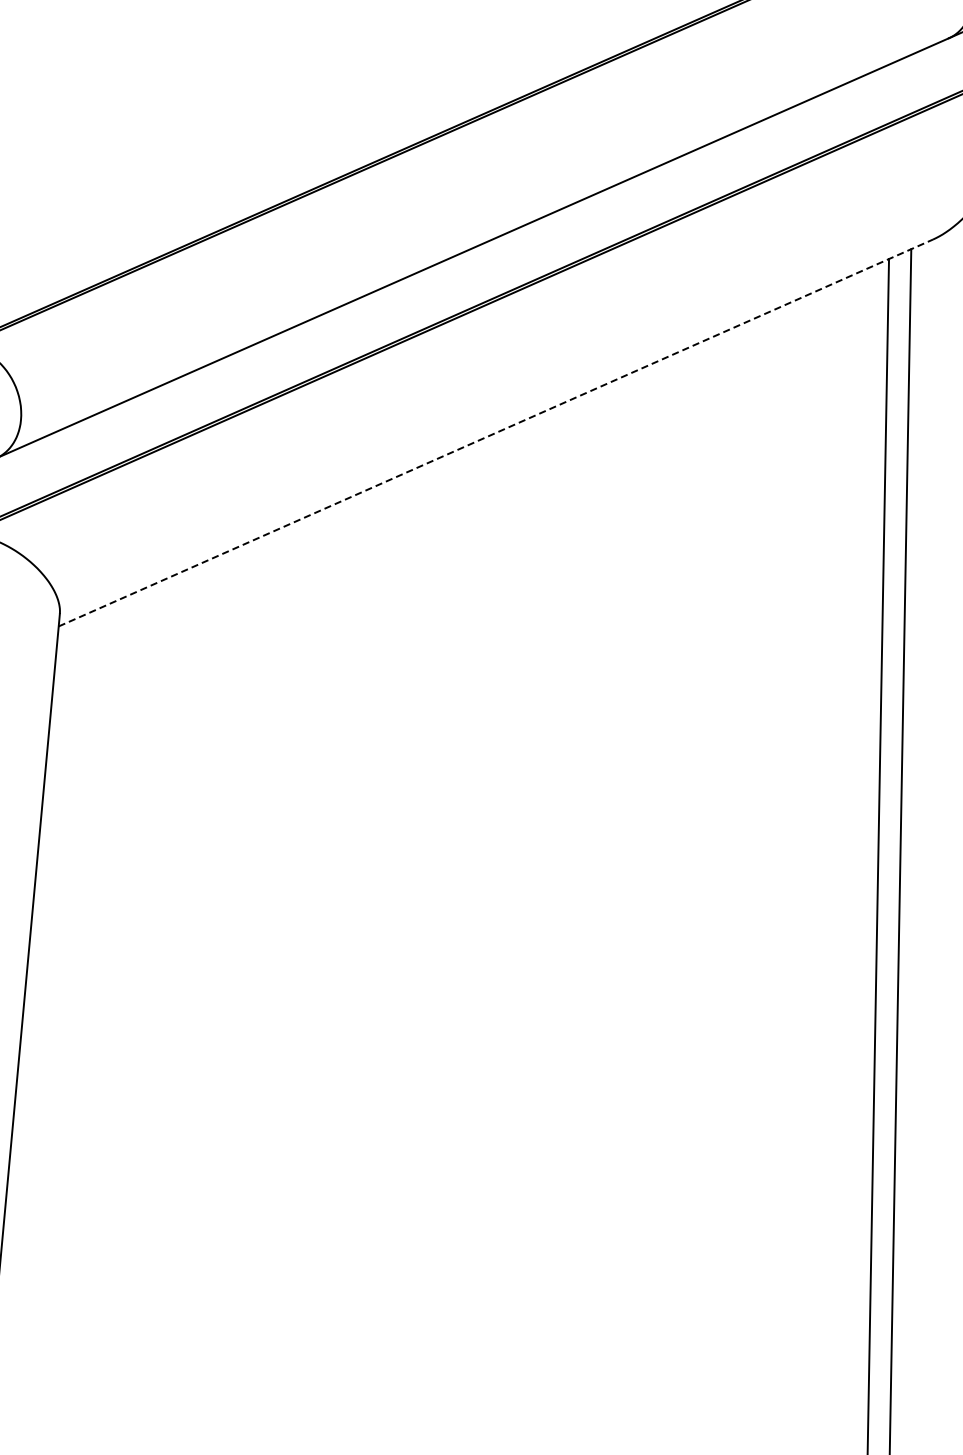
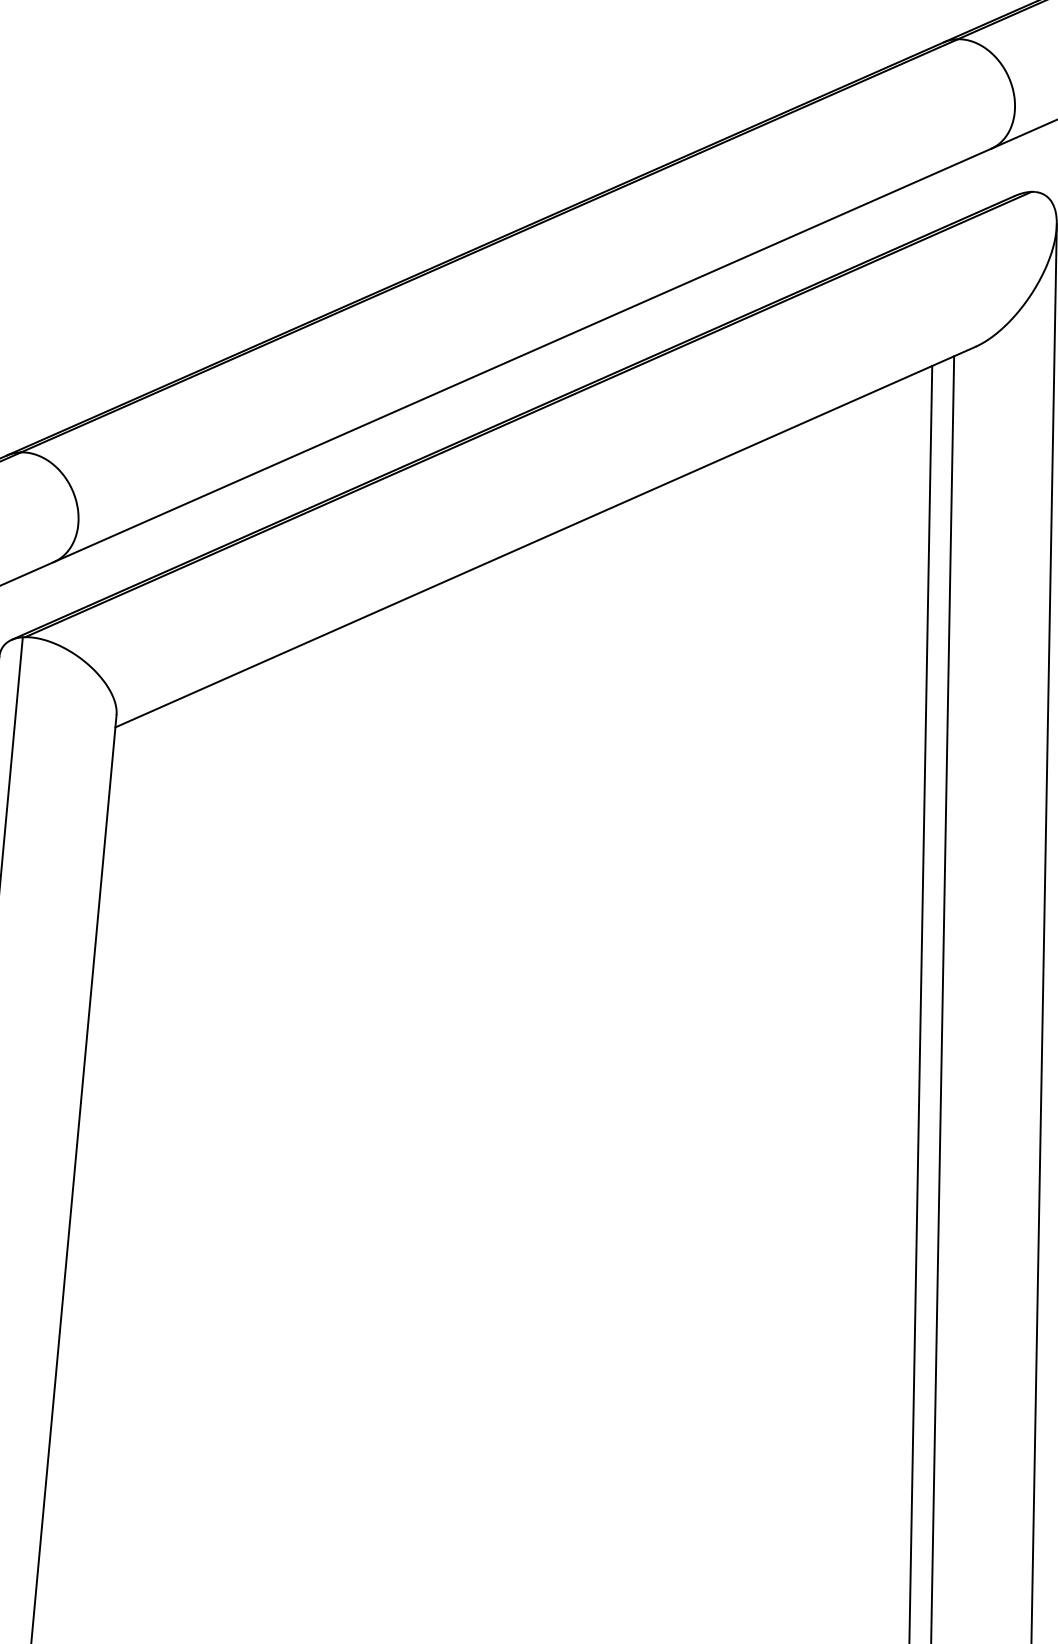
line: (495, 432) -> (545, 536), dashed -> solid

